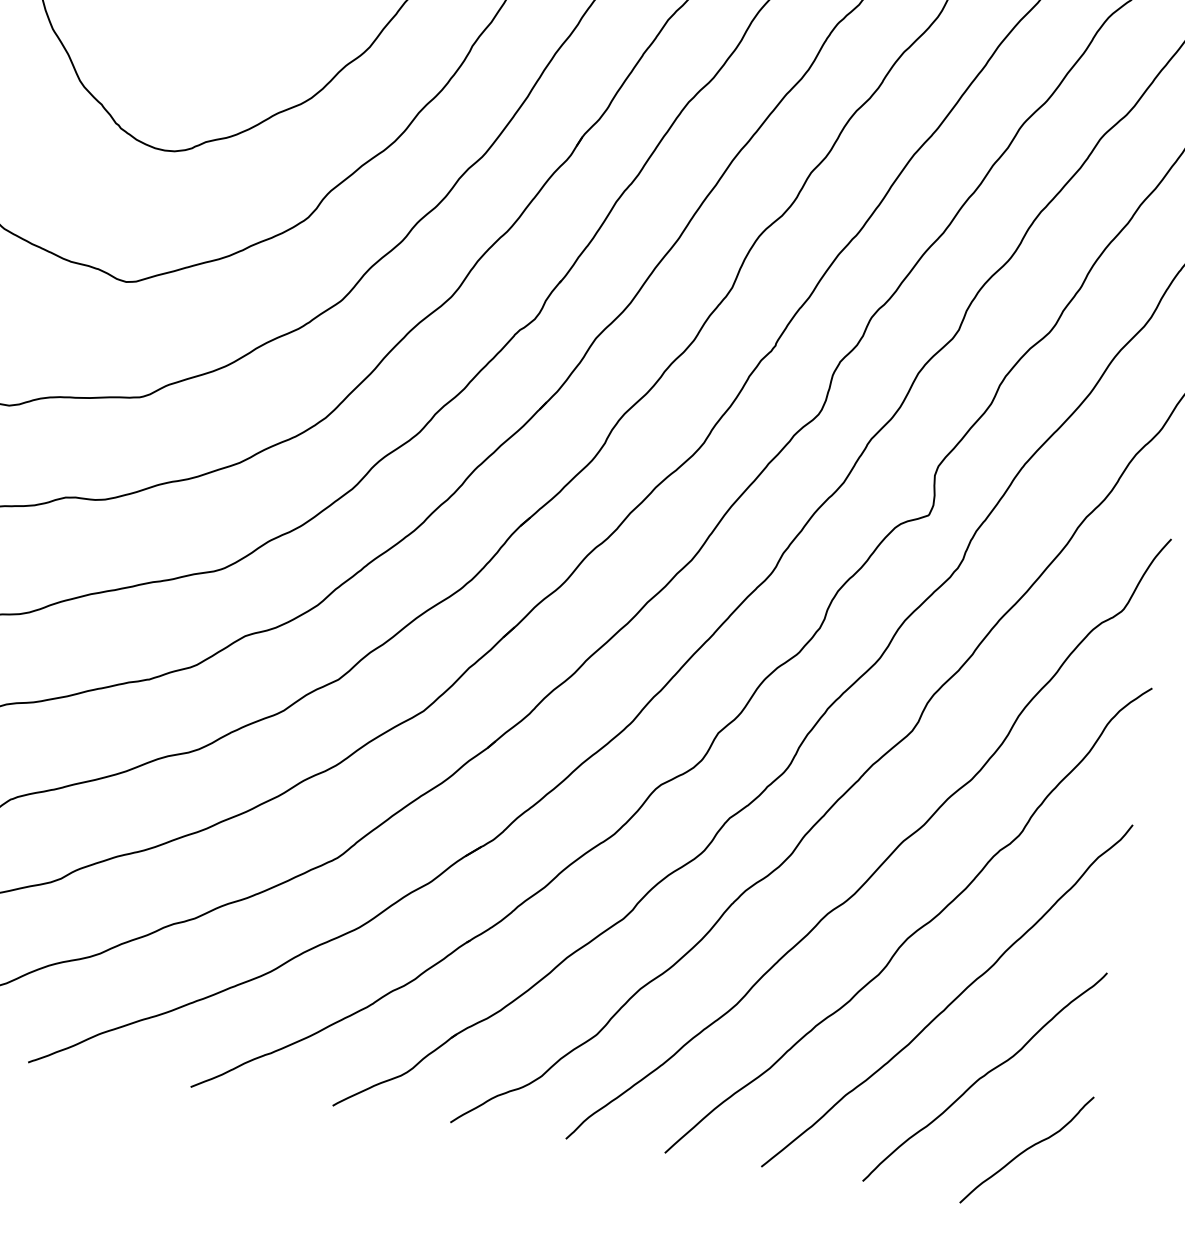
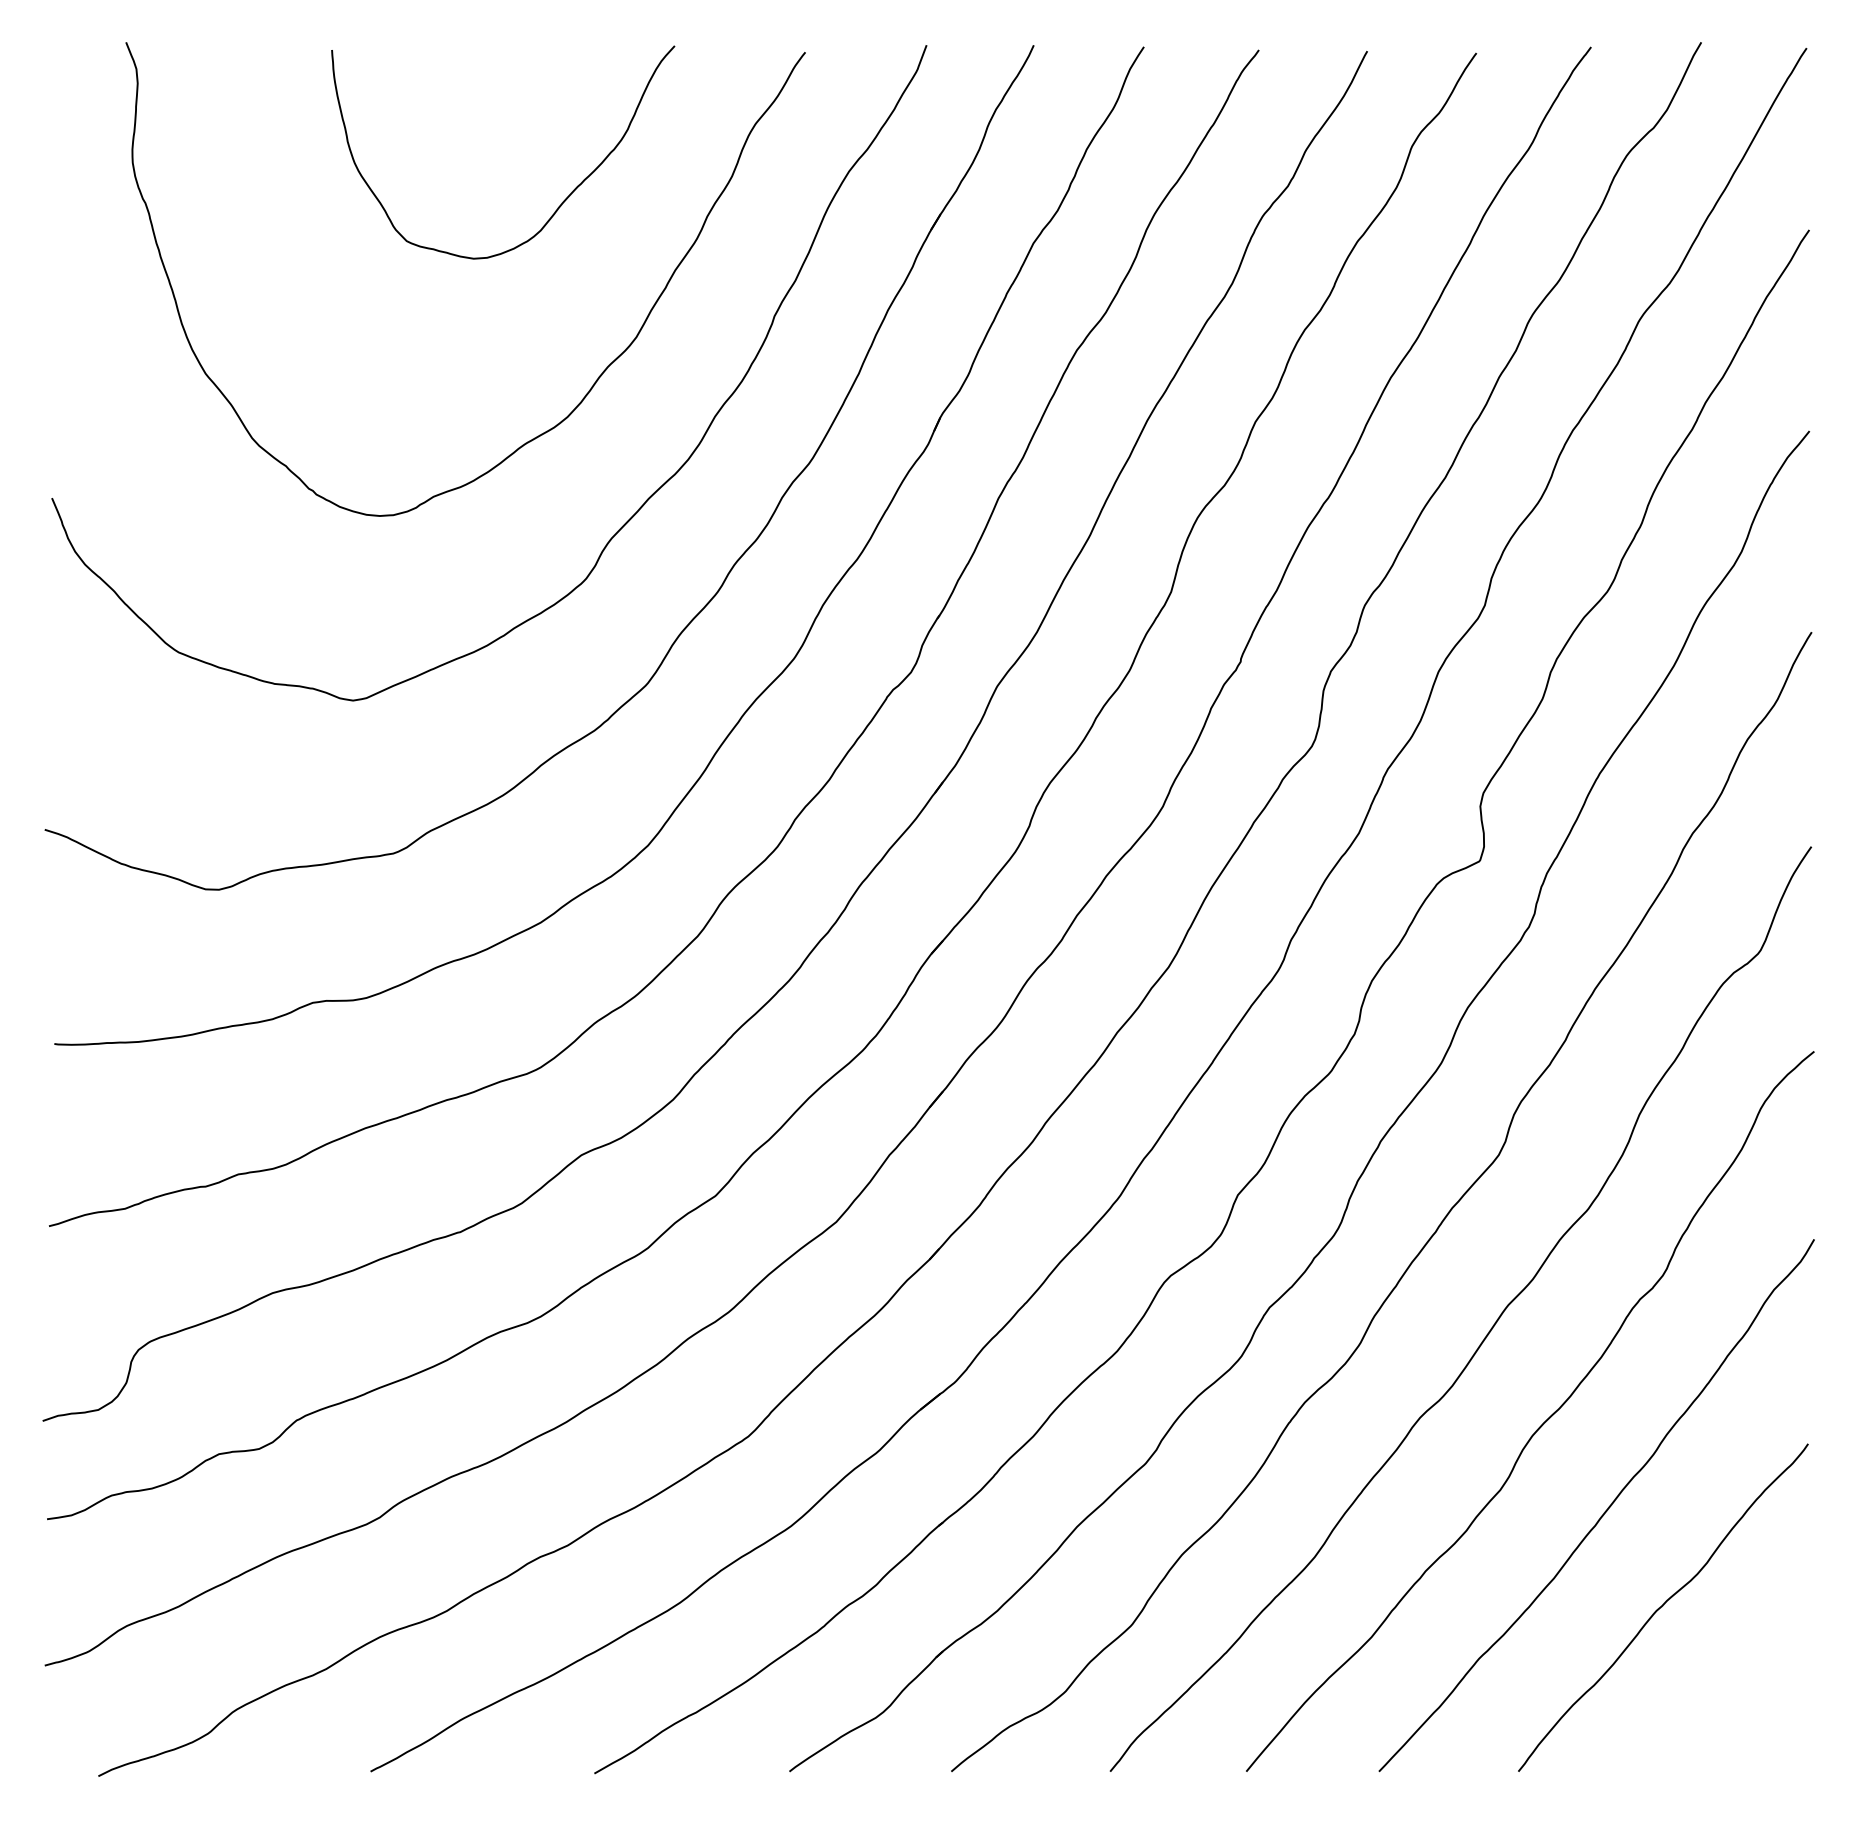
curve: (1026, 1149) -> (1733, 1697), removed

